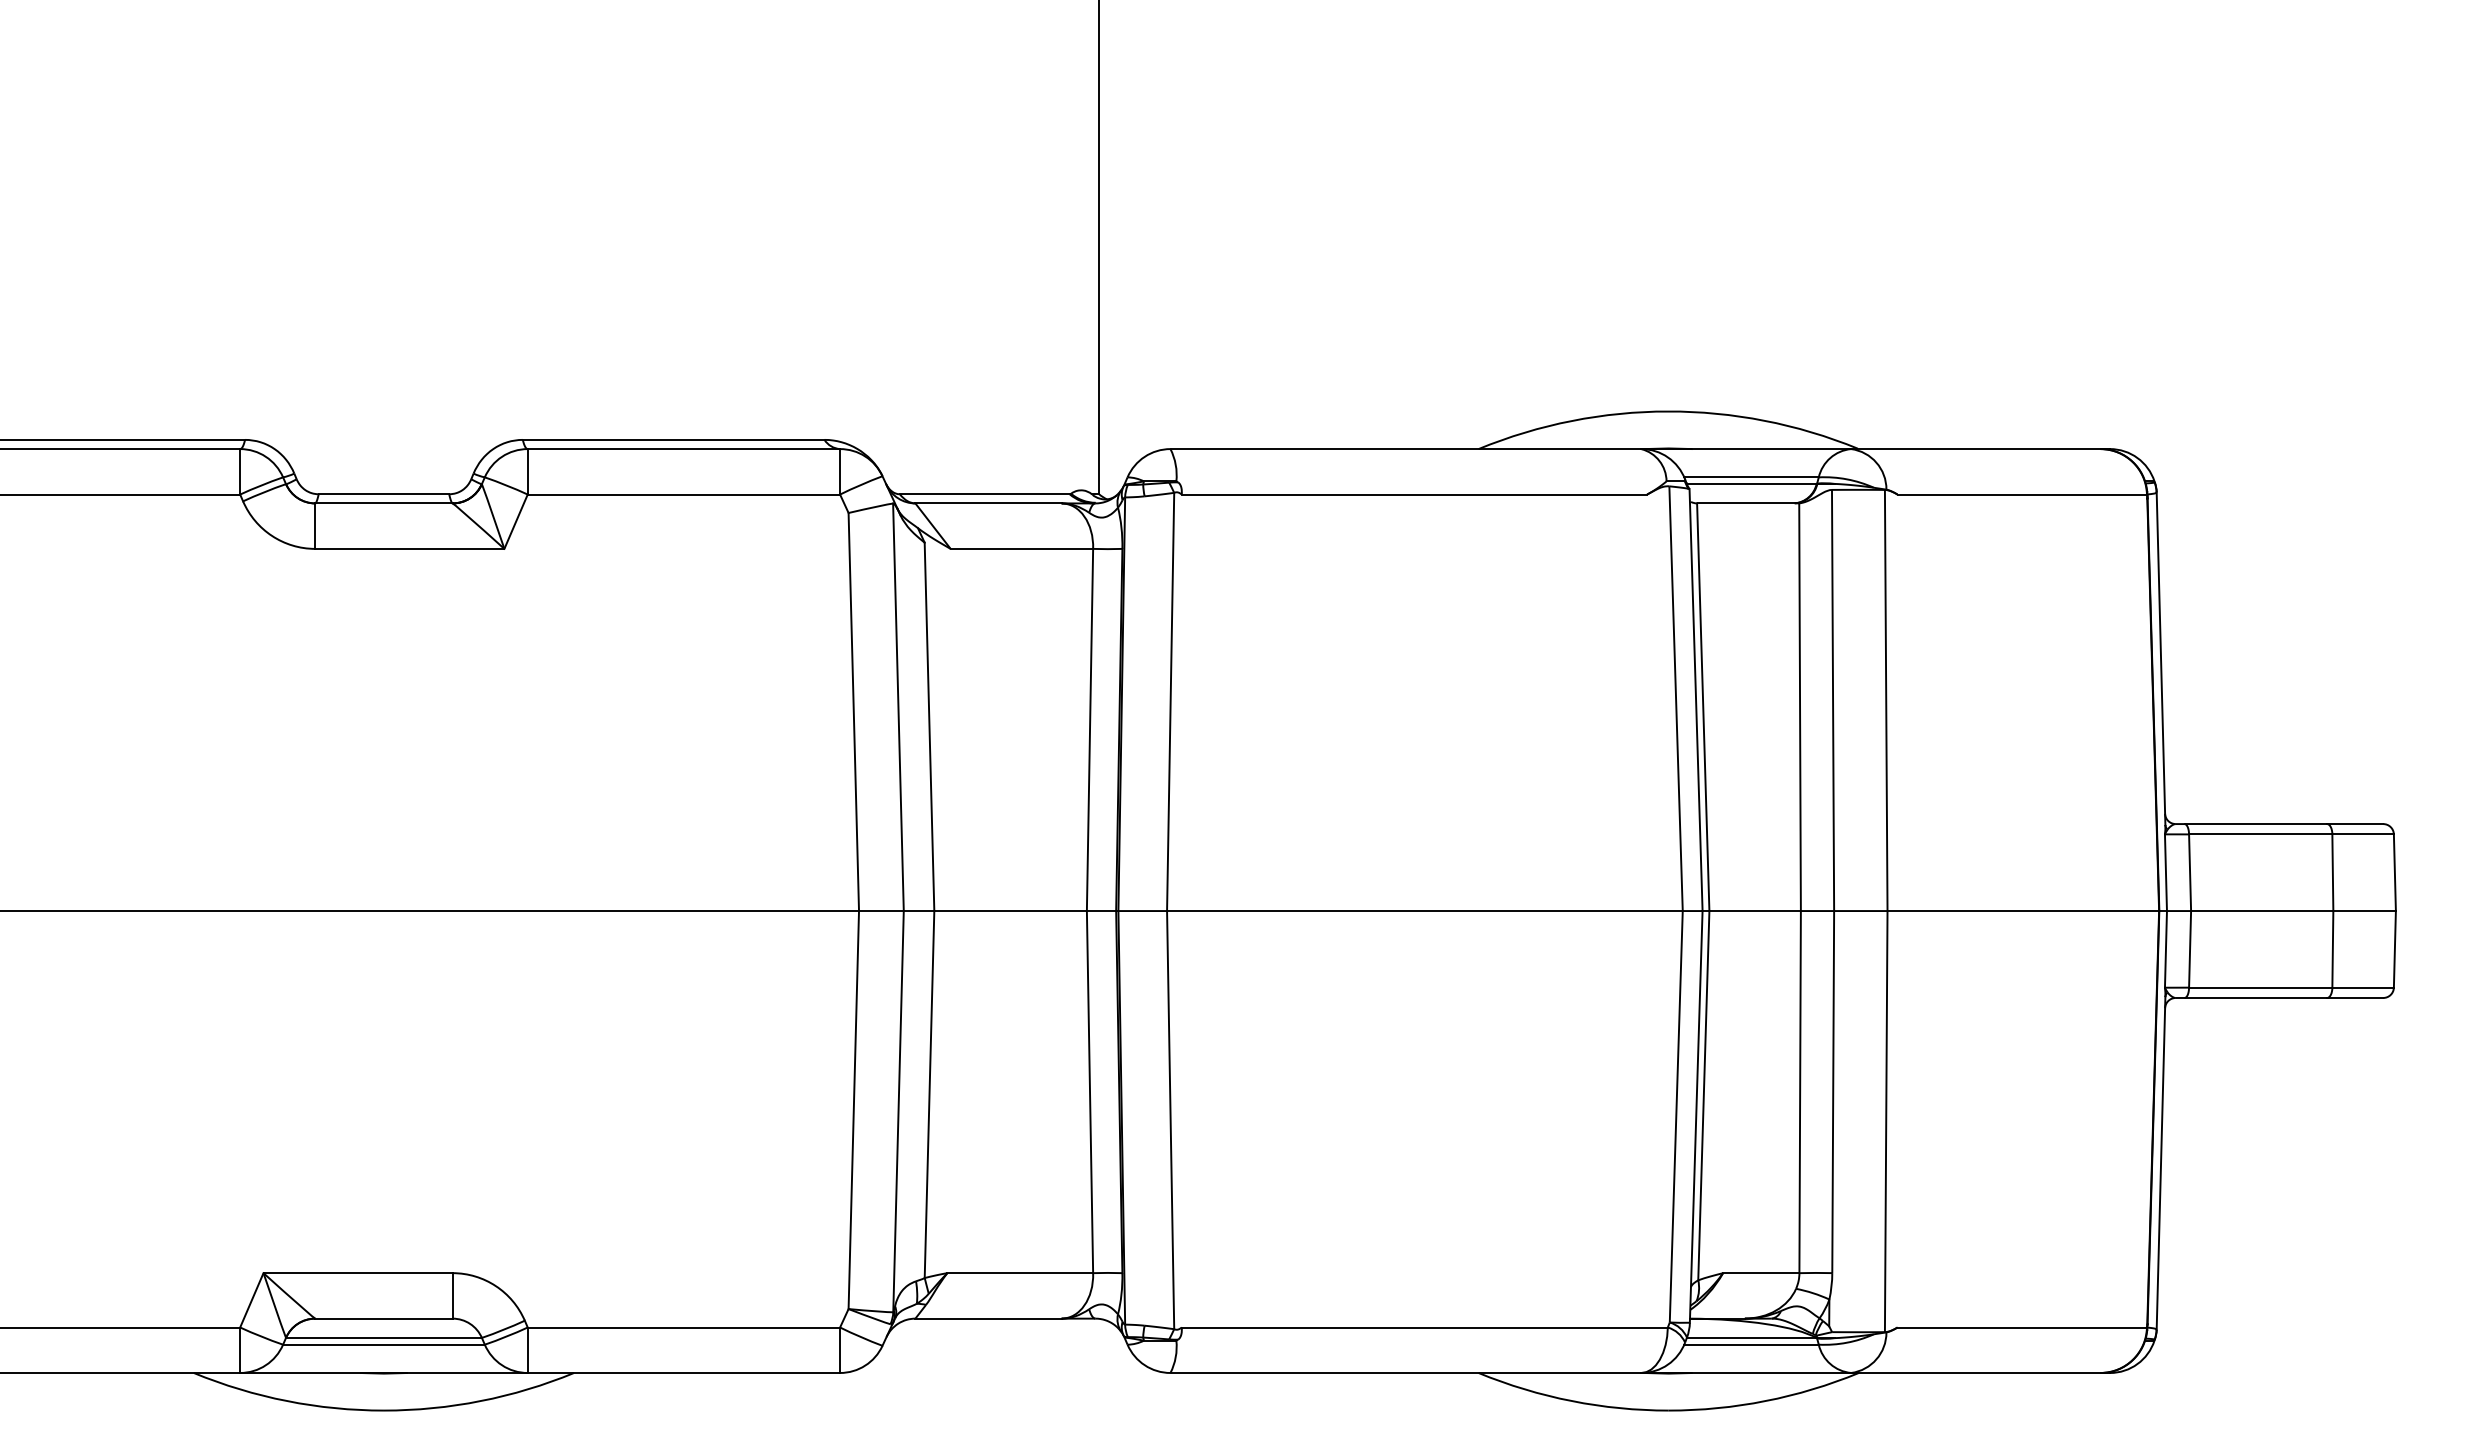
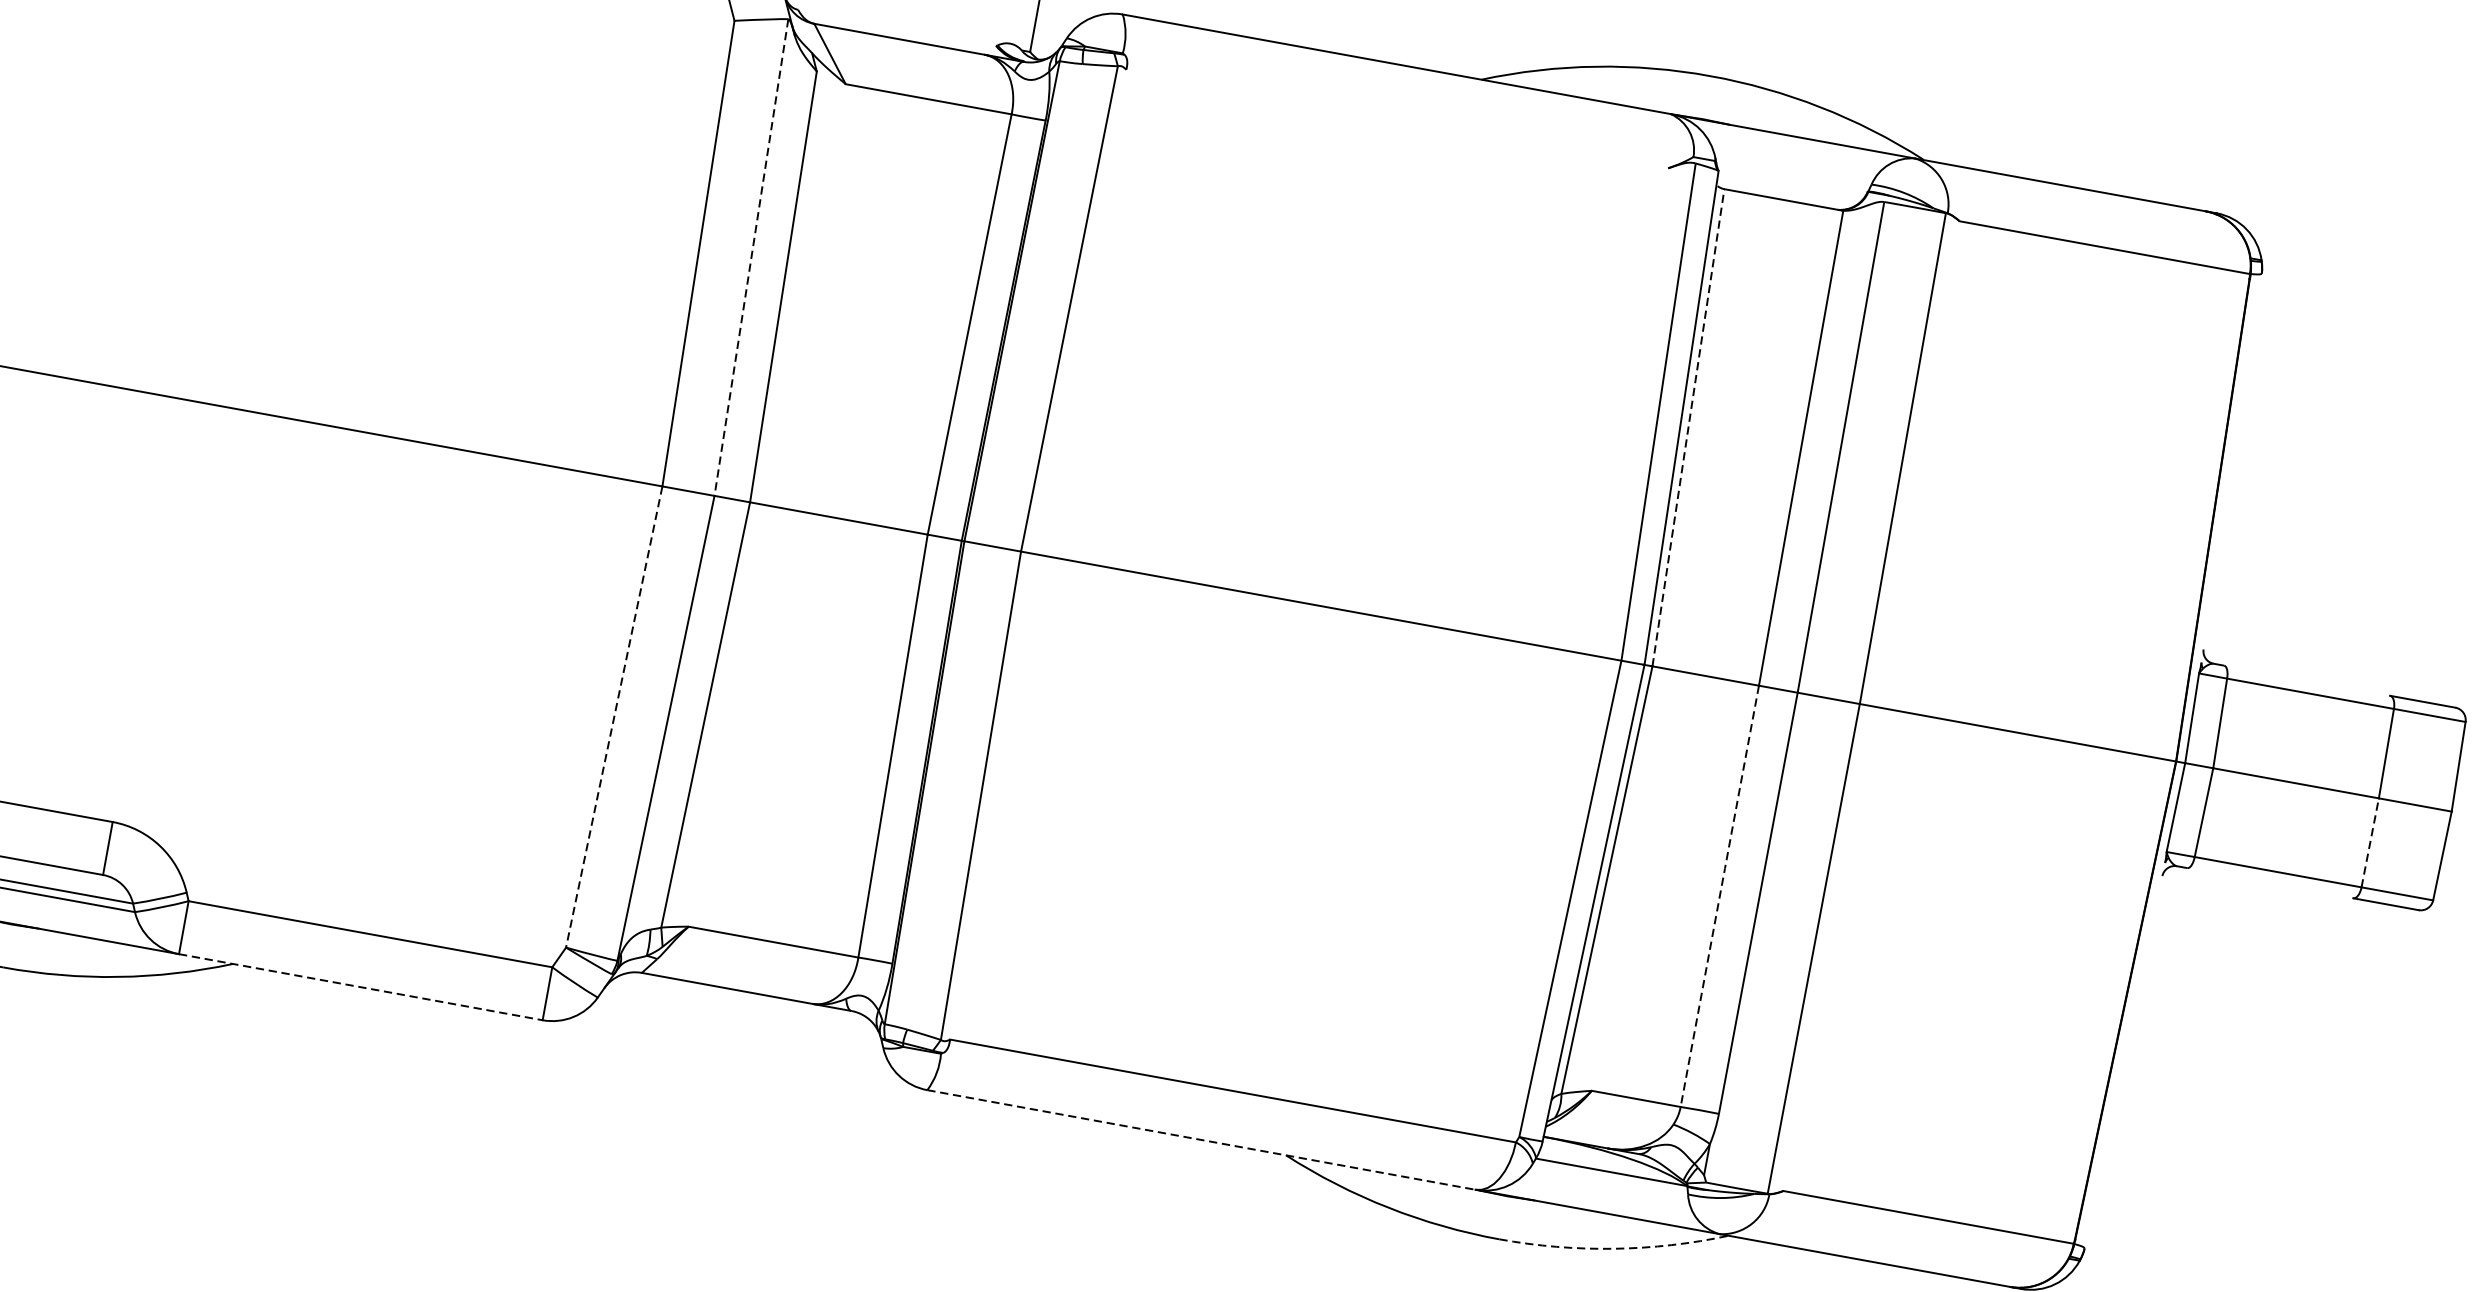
line: (1751, 477) -> (1793, 170), removed
line: (1751, 484) -> (1791, 178), removed
line: (984, 494) -> (896, 28), removed
line: (1414, 494) -> (1397, 119), removed
line: (2160, 658) -> (2231, 467), removed
line: (898, 707) -> (751, 257), solid -> dashed
line: (1703, 707) -> (1688, 428), solid -> dashed
line: (2255, 824) -> (2306, 681), removed
line: (2332, 948) -> (2369, 841), solid -> dashed
line: (2255, 997) -> (2269, 882), removed
line: (1800, 1091) -> (1720, 895), solid -> dashed
line: (853, 1110) -> (613, 717), solid -> dashed
line: (2160, 1163) -> (2124, 1055), removed
line: (1751, 1344) -> (1609, 1179), removed
line: (684, 1372) -> (361, 986), solid -> dashed
line: (1406, 1372) -> (1202, 1139), solid -> dashed
arc: (1765, 1401) -> (1614, 1249), solid -> dashed

